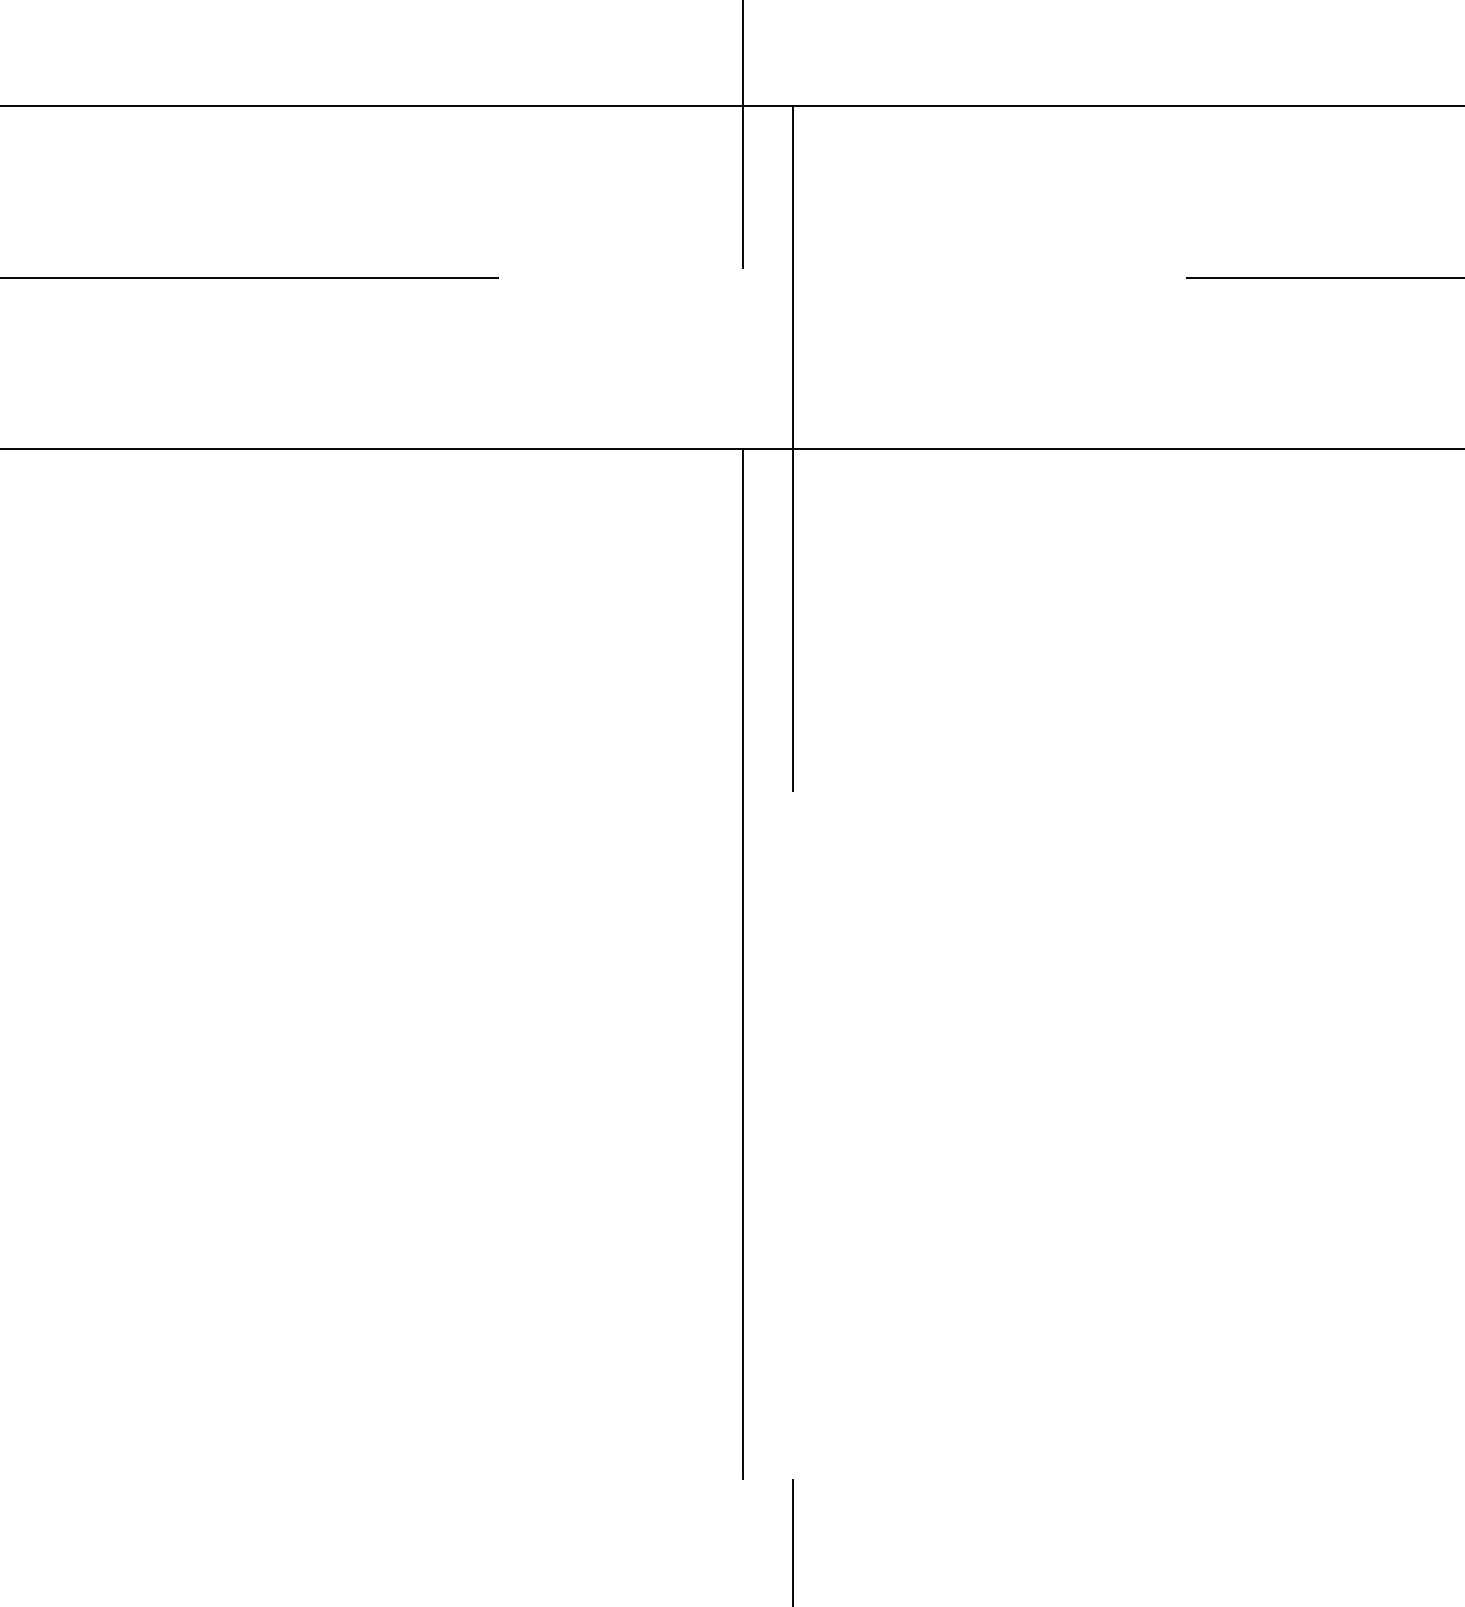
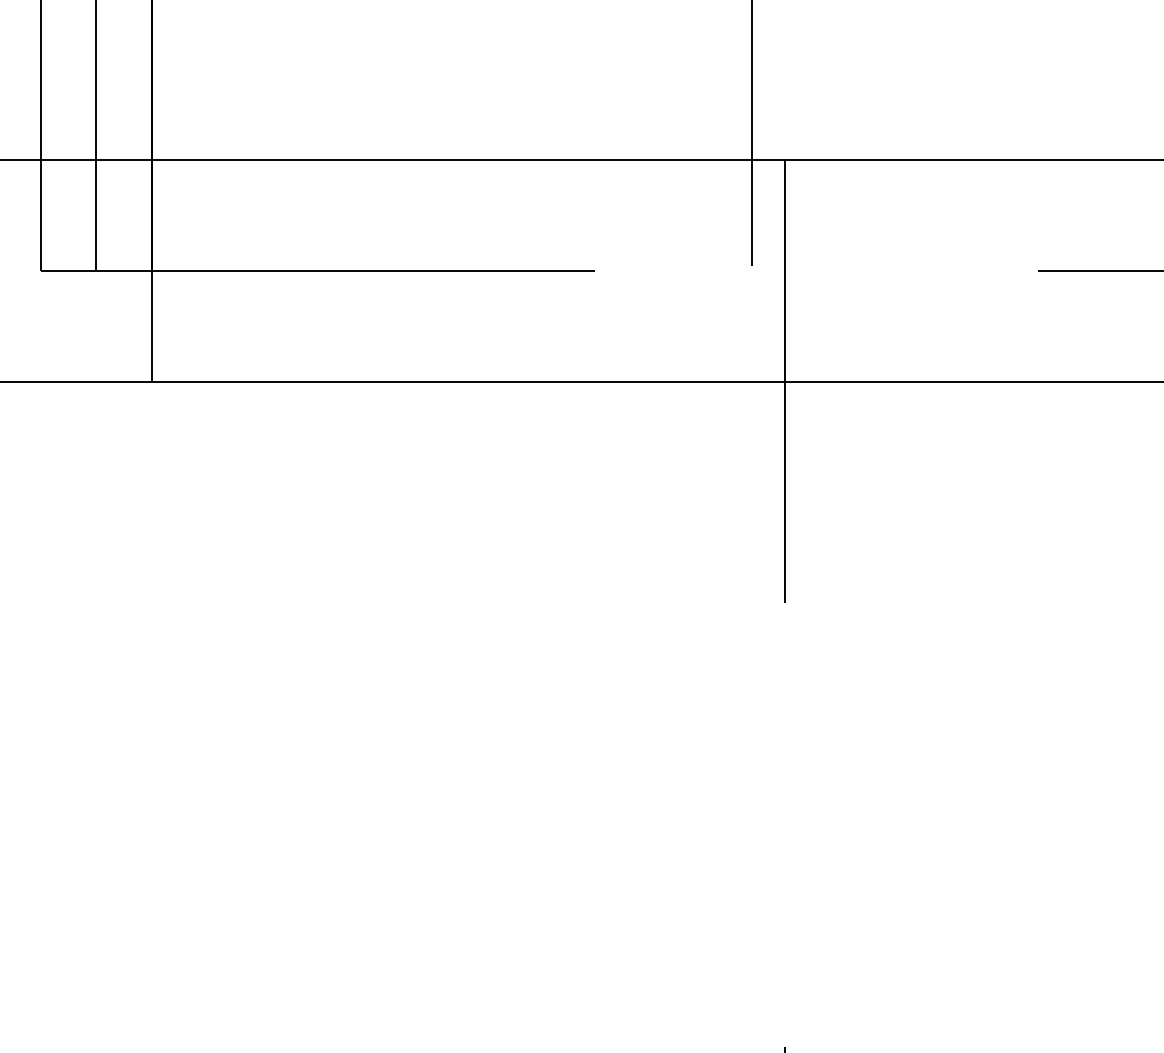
line: (743, 962) -> (752, 713), removed

